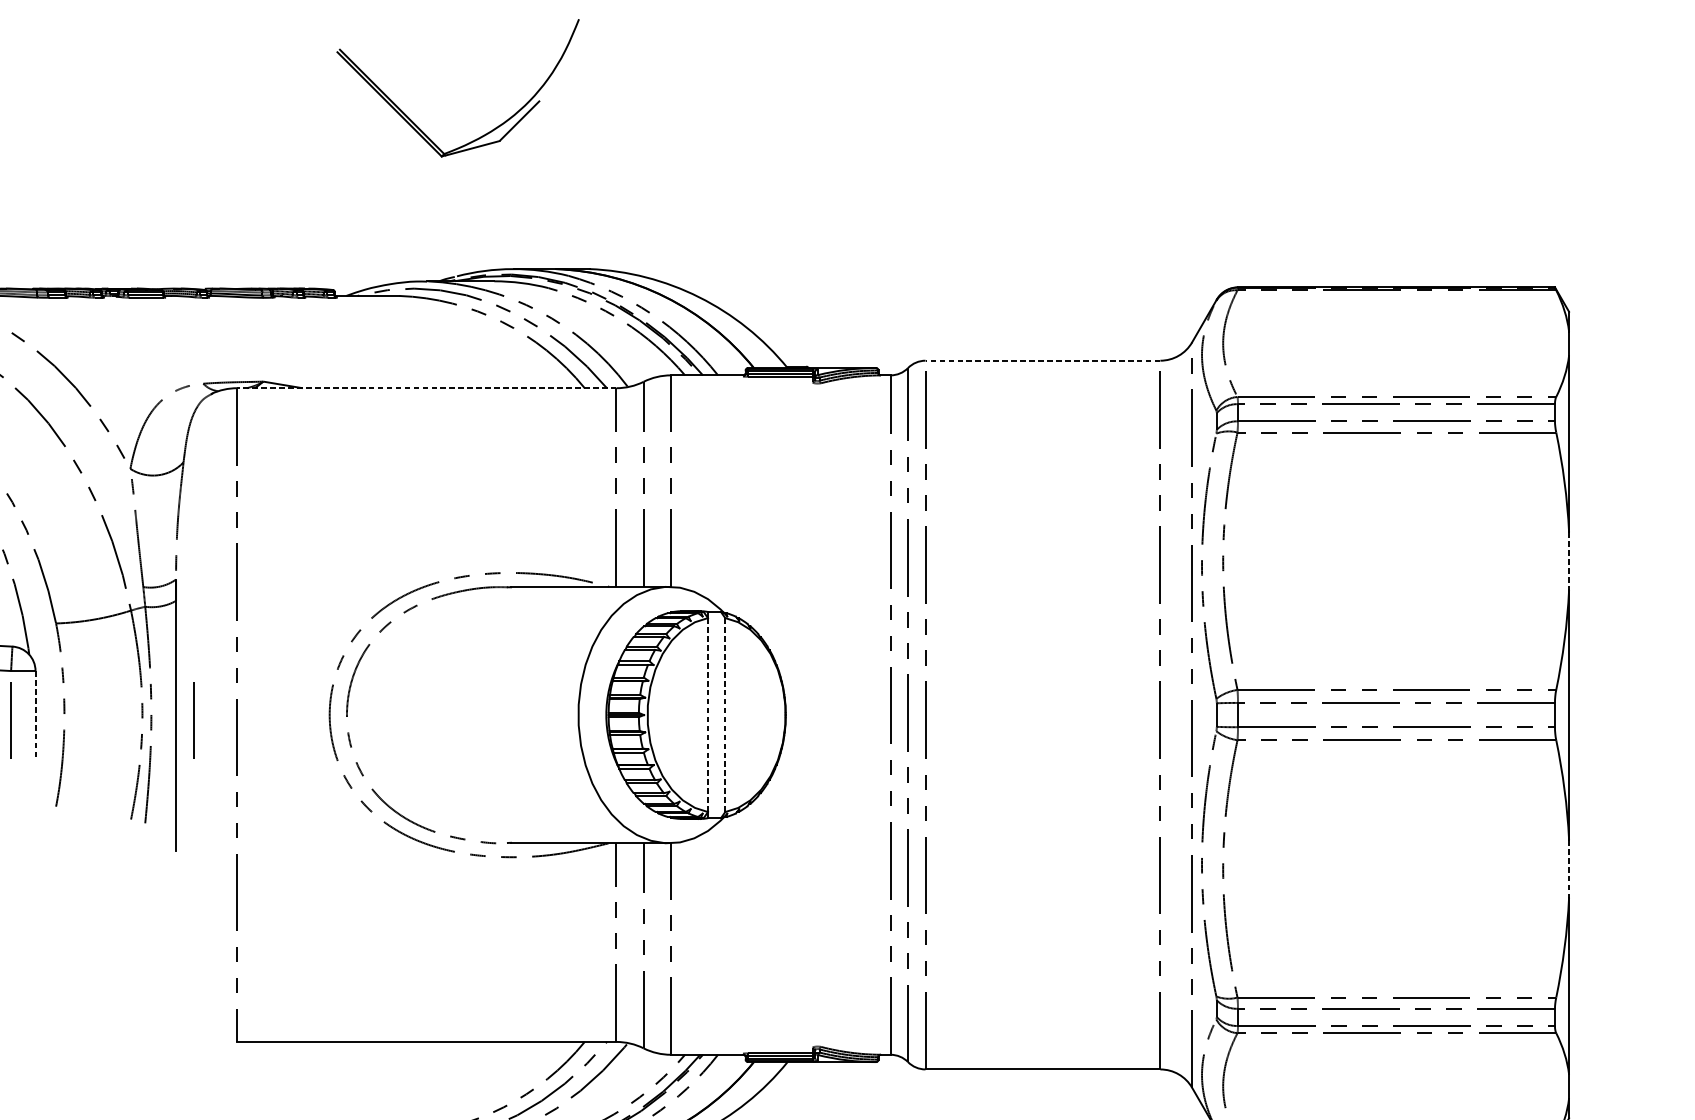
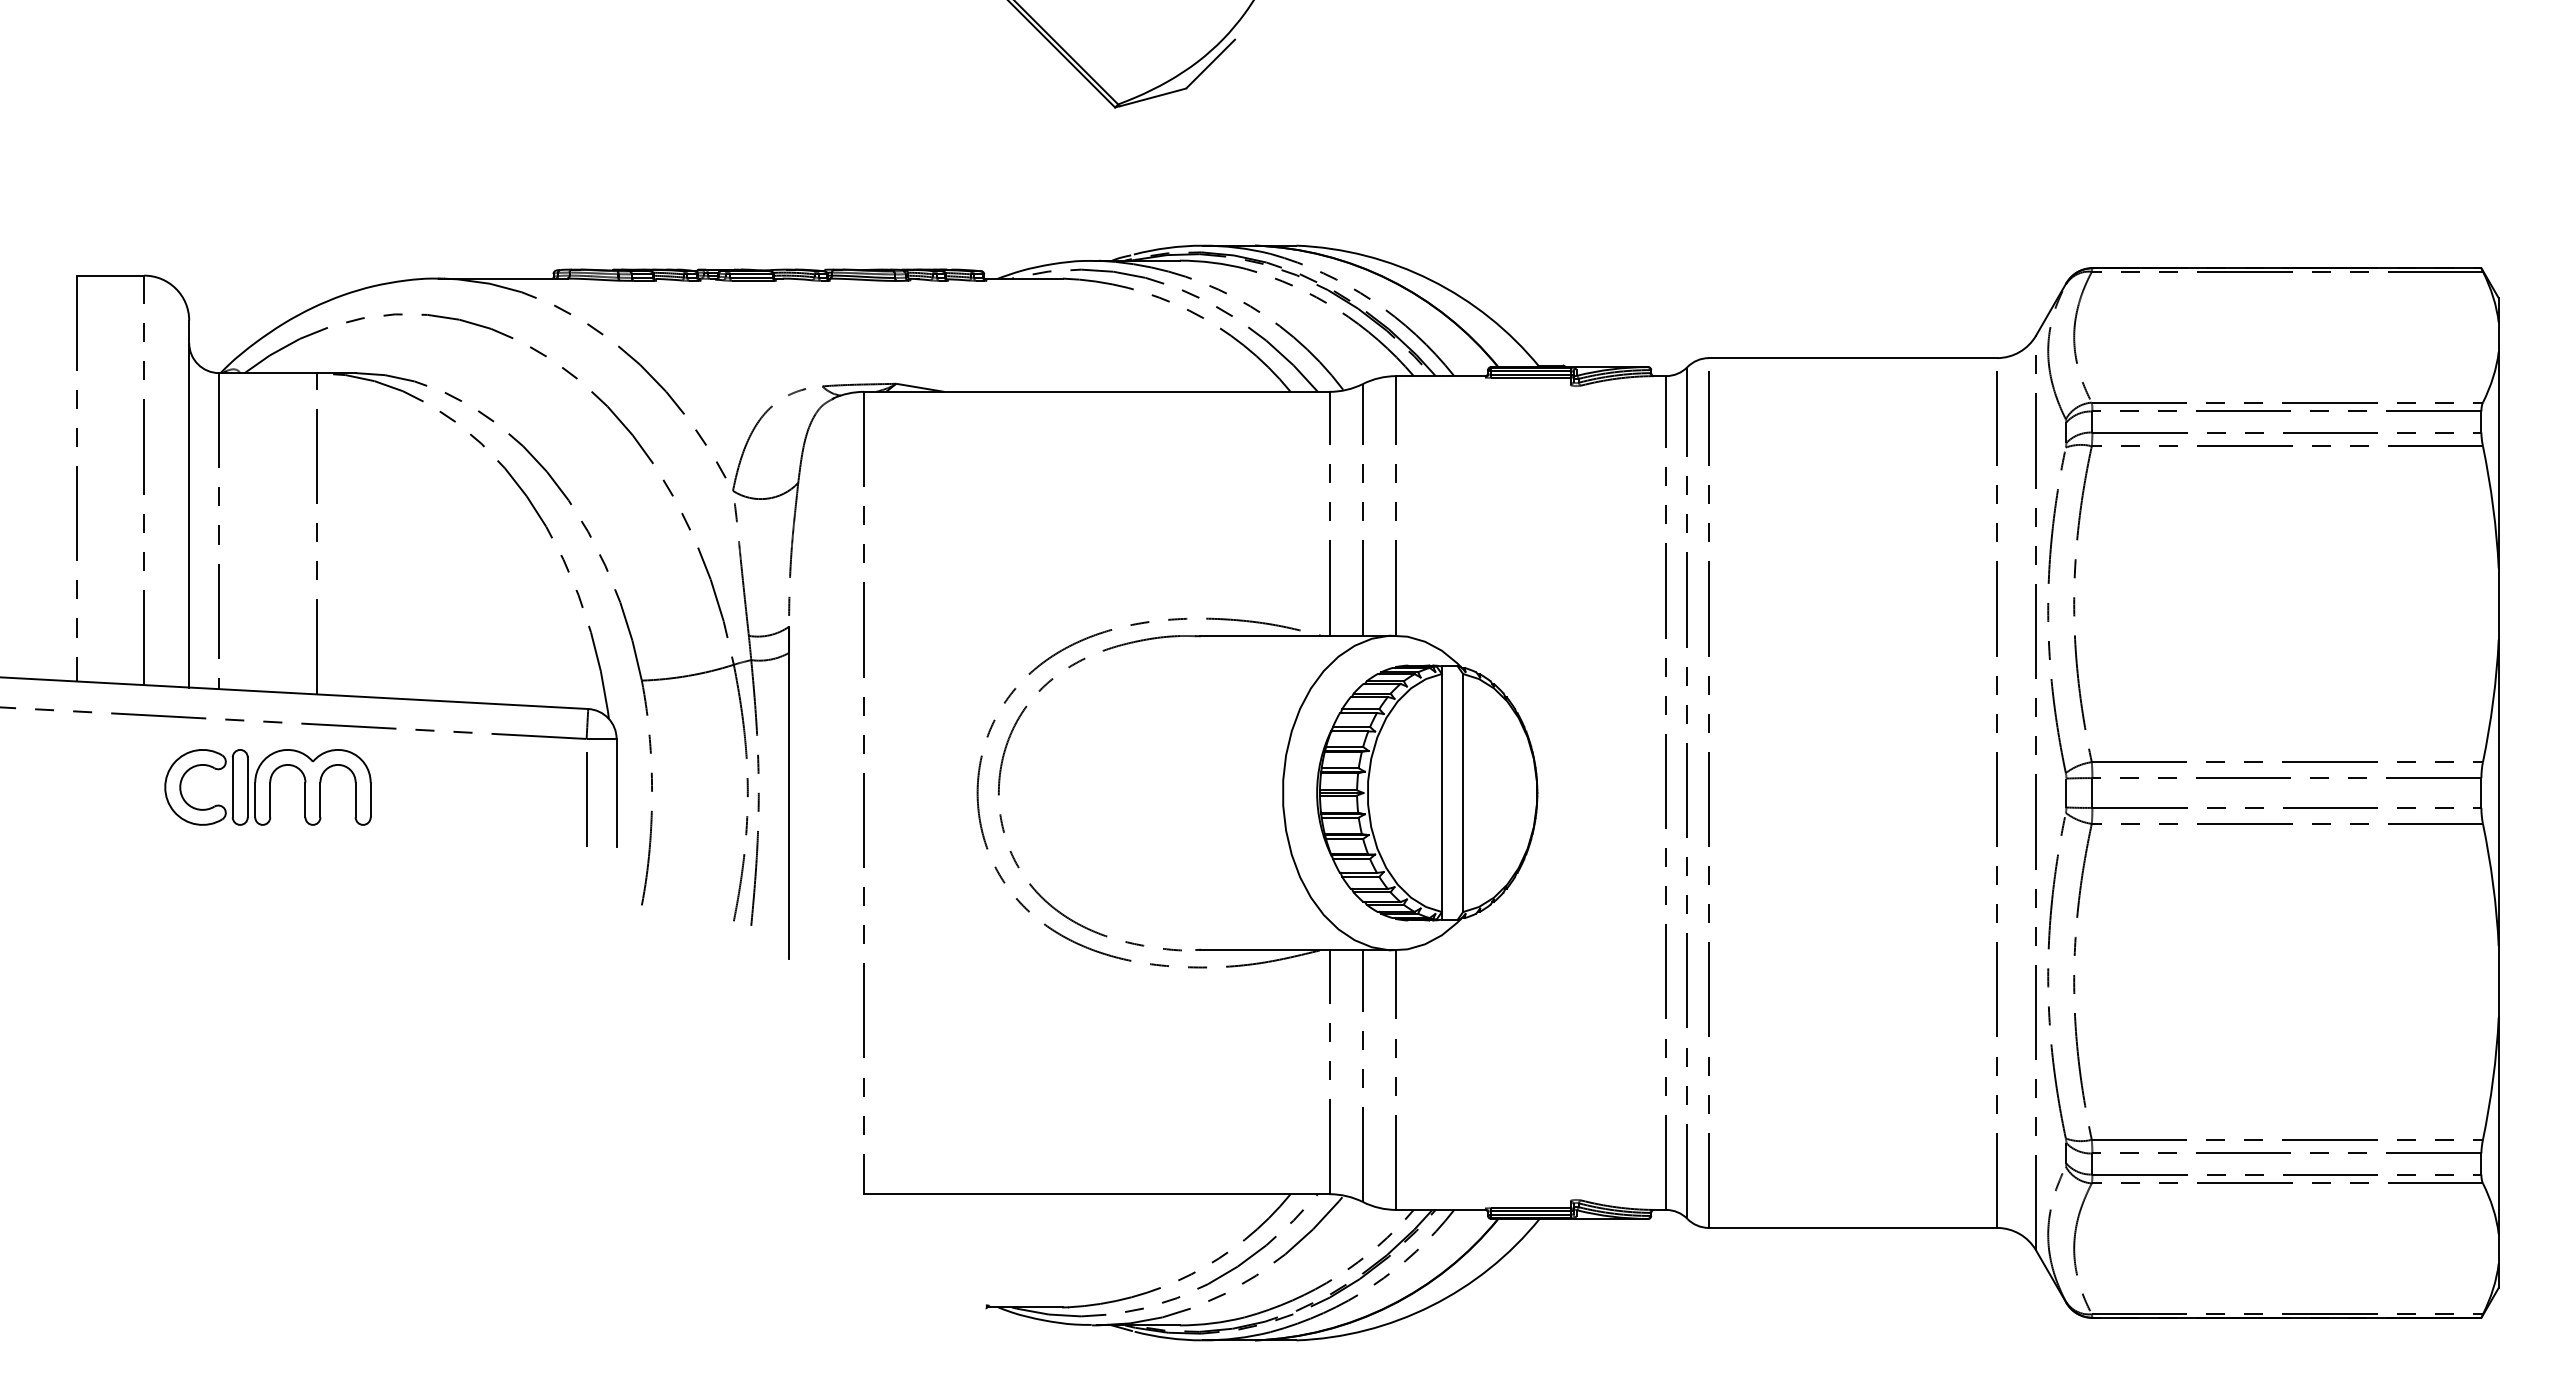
line: (1042, 361) -> (1852, 358), dashed -> solid
line: (426, 387) -> (1096, 391), dashed -> solid
line: (1568, 561) -> (2498, 604), dashed -> solid
line: (35, 715) -> (616, 793), dashed -> solid
line: (707, 715) -> (1441, 793), dashed -> solid
line: (725, 715) -> (1463, 793), dashed -> solid
line: (193, 720) -> (810, 799), removed
line: (1568, 868) -> (2498, 981), dashed -> solid

